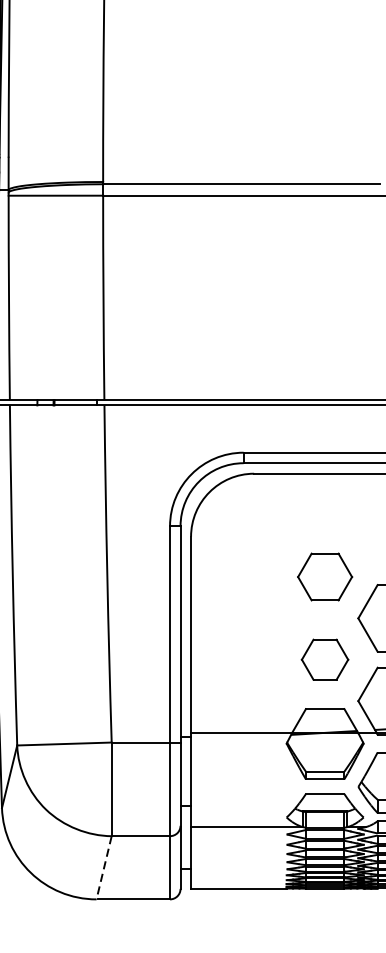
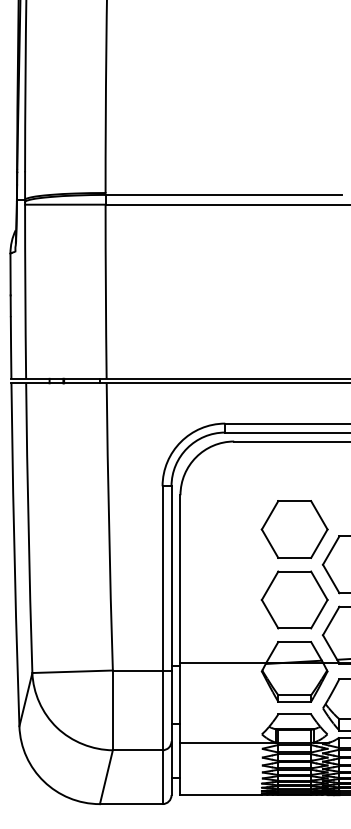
part: (324, 577) -> (294, 529), size x1.43
part: (324, 659) -> (294, 599), size x1.67
line: (104, 868) -> (106, 777), dashed -> solid

